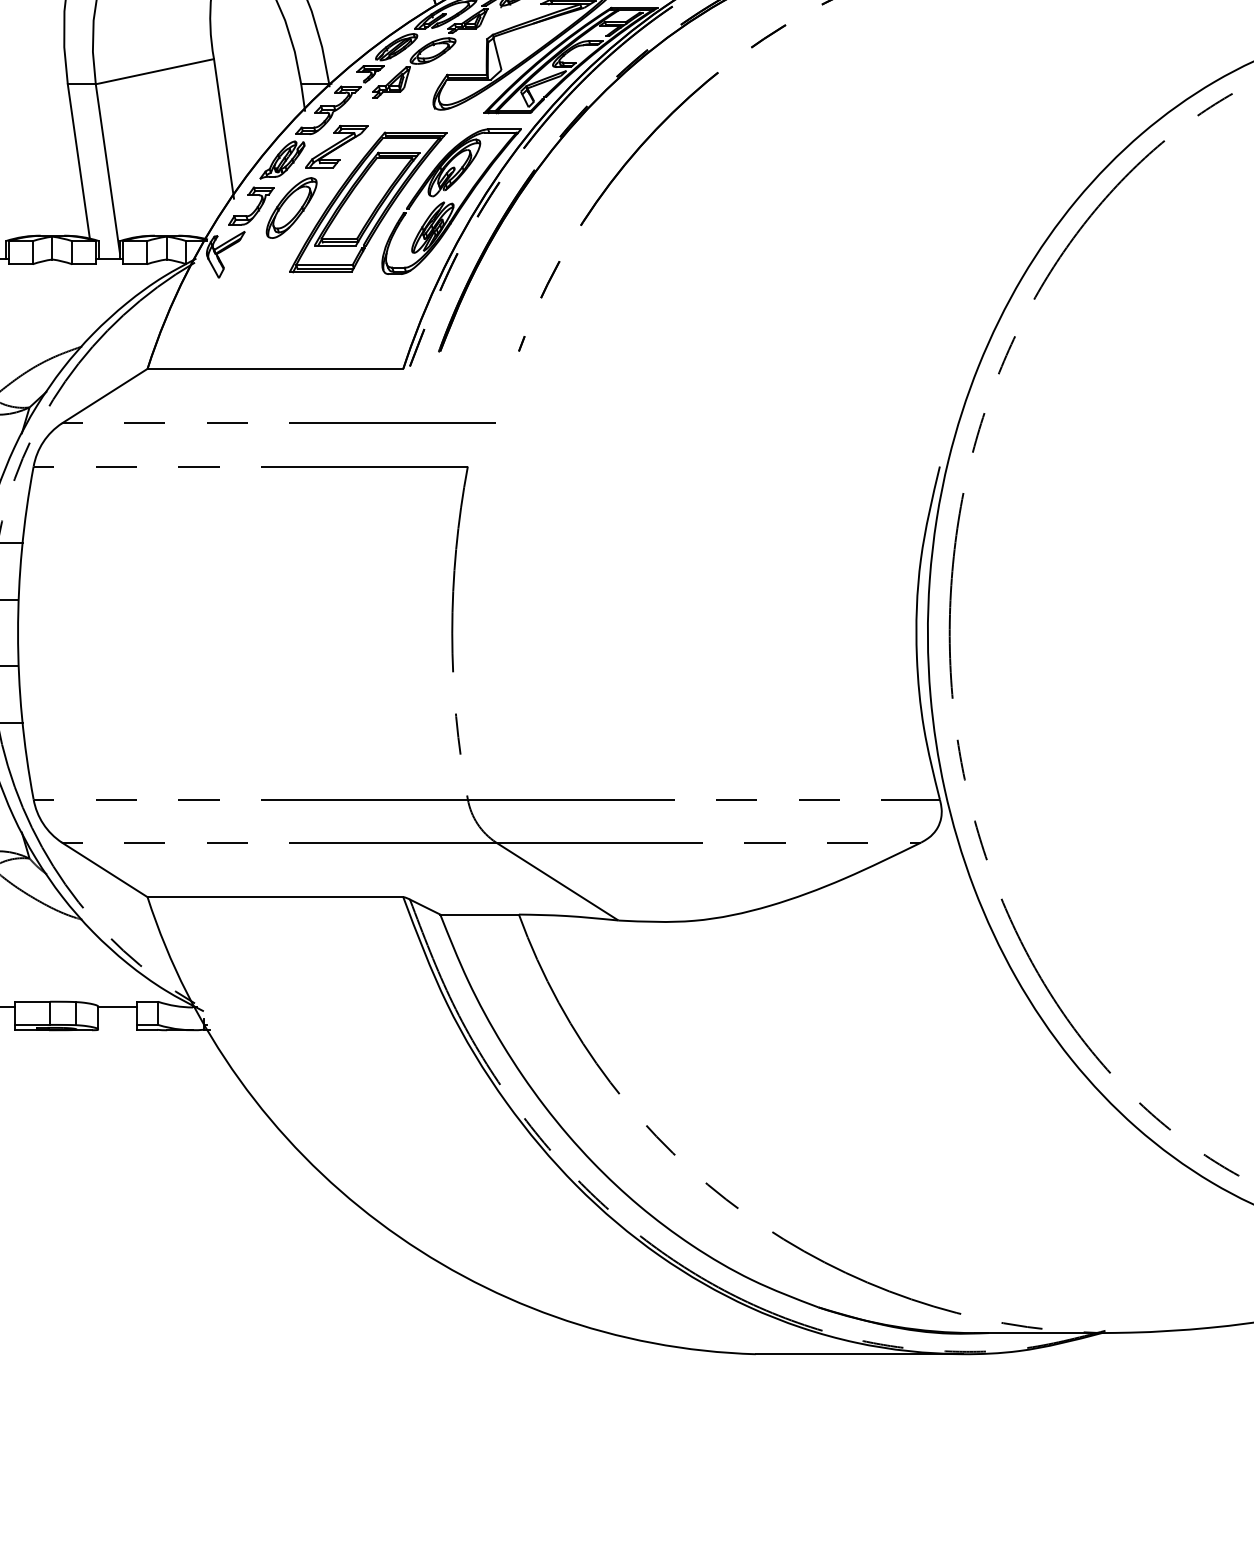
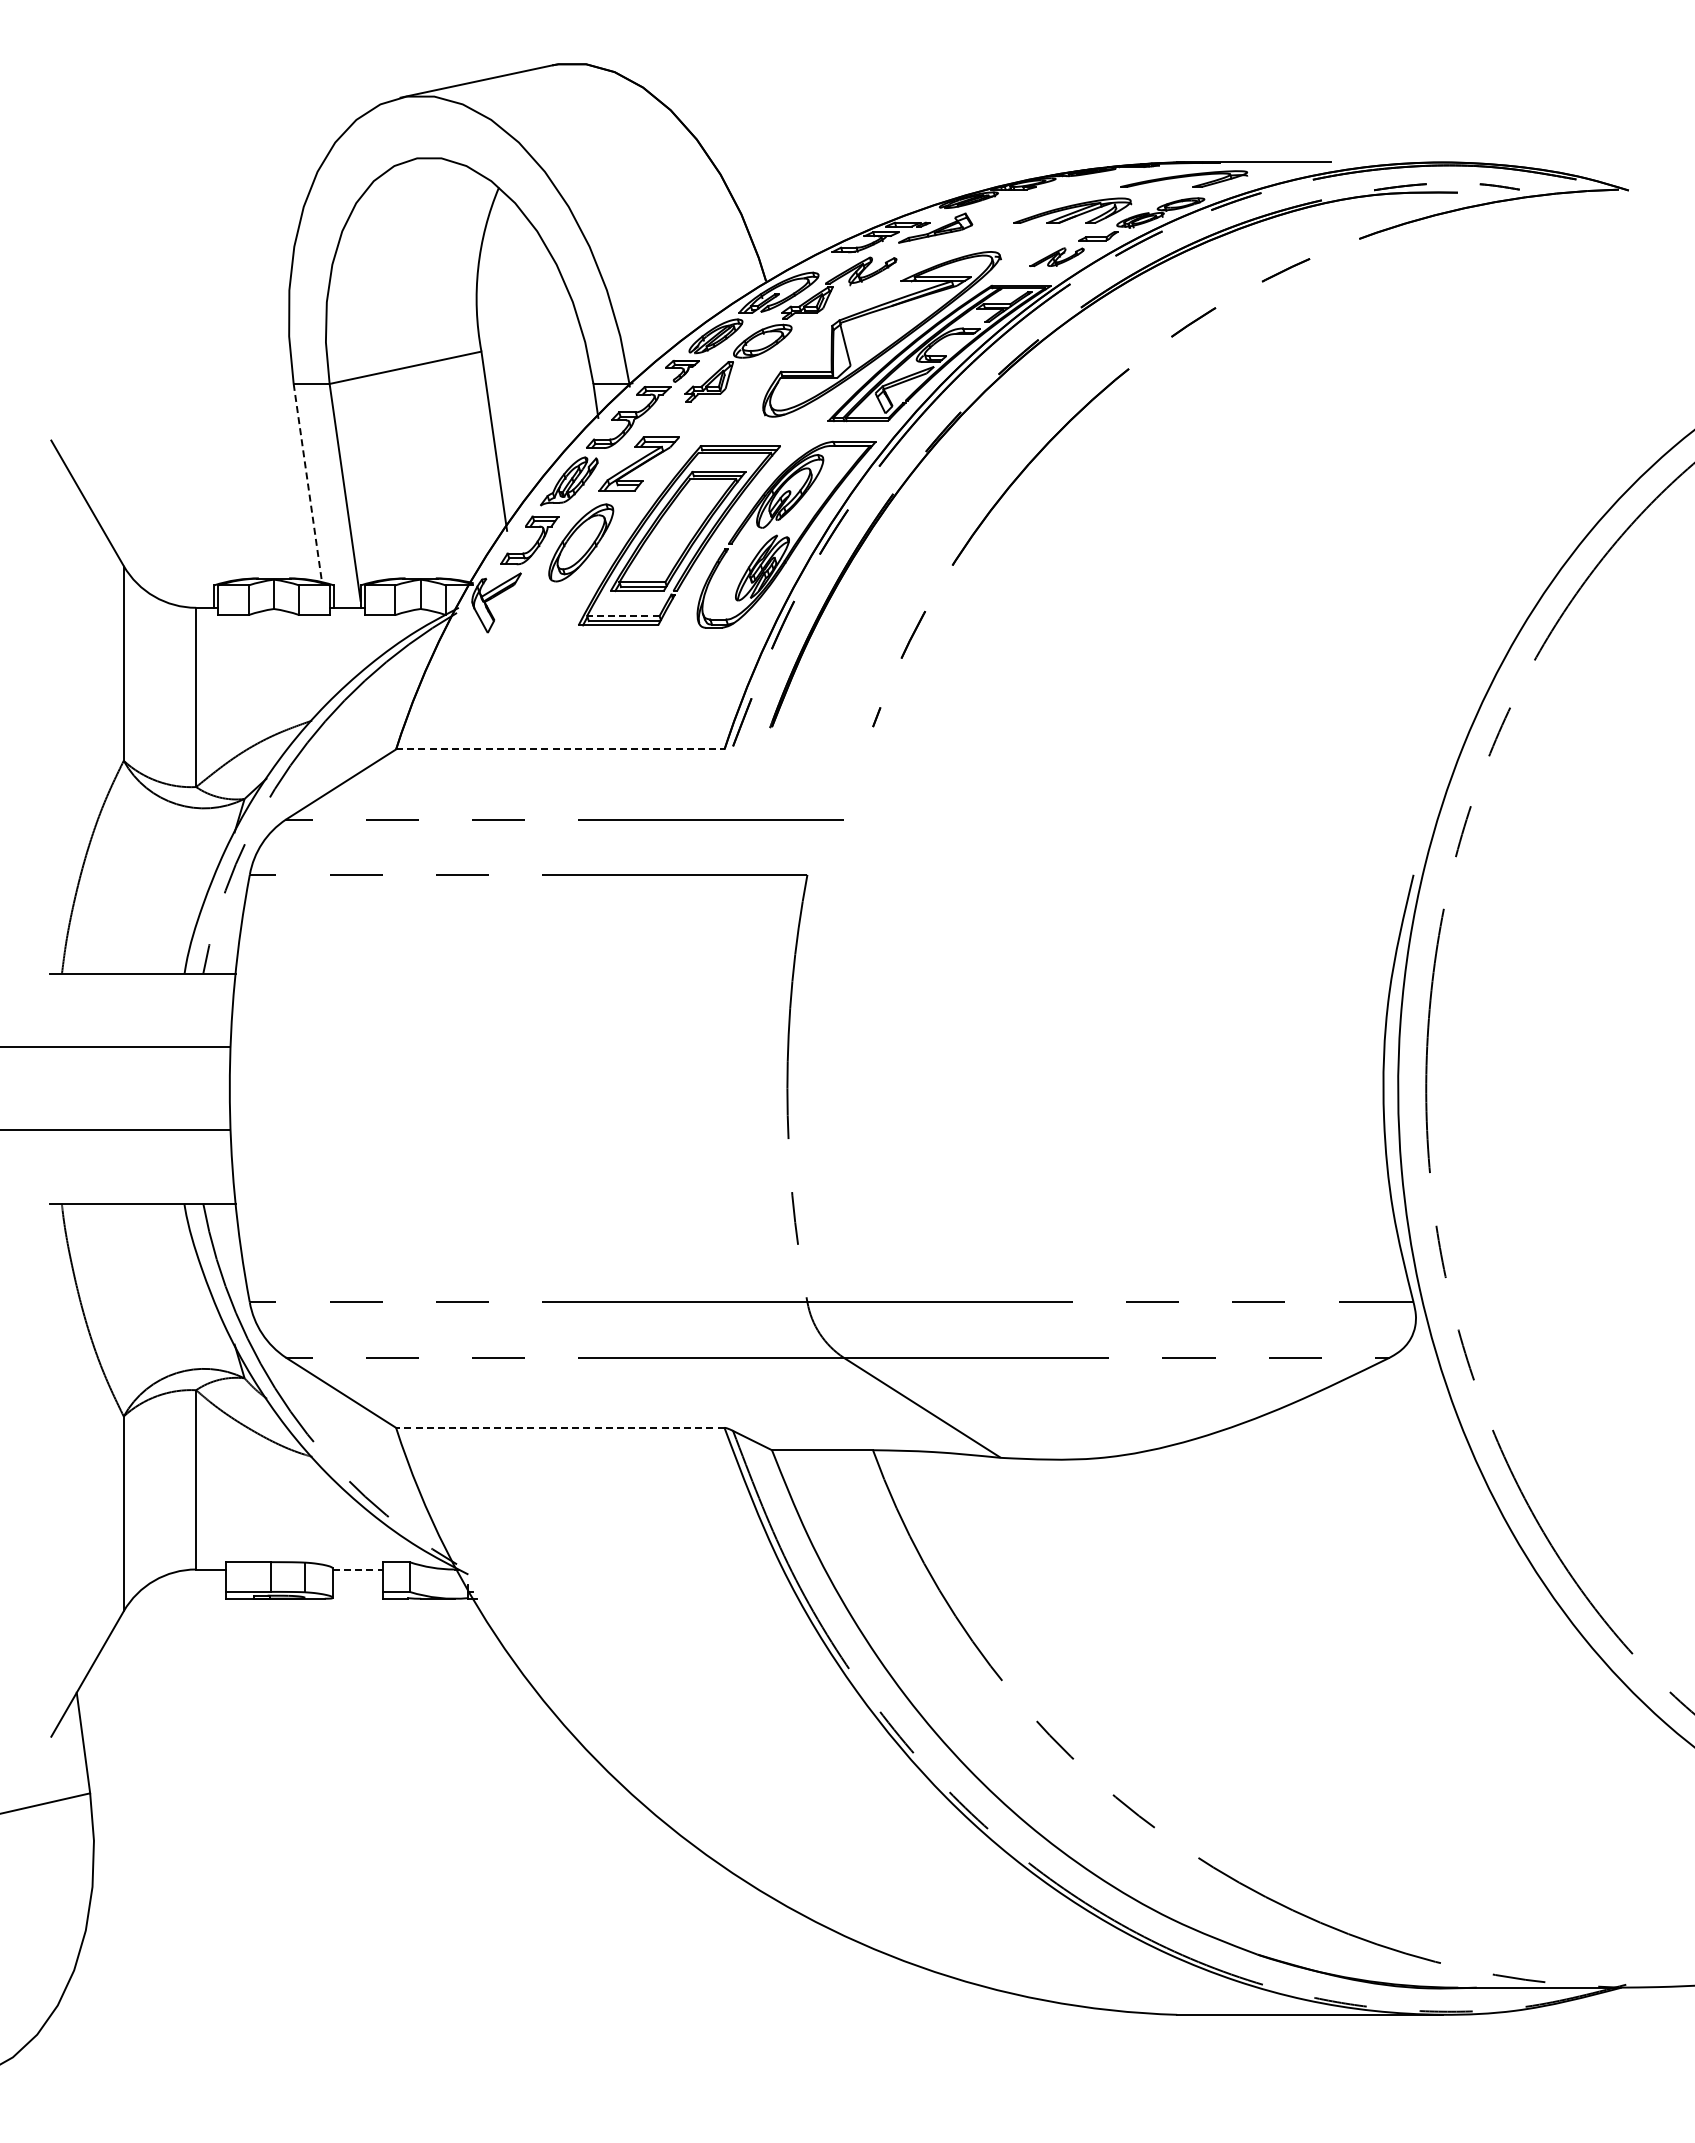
line: (78, 161) -> (307, 483), solid -> dashed
line: (323, 265) -> (622, 616), solid -> dashed
line: (275, 368) -> (560, 749), solid -> dashed
line: (274, 896) -> (559, 1427), solid -> dashed
line: (117, 1007) -> (357, 1569), solid -> dashed

